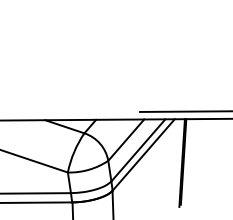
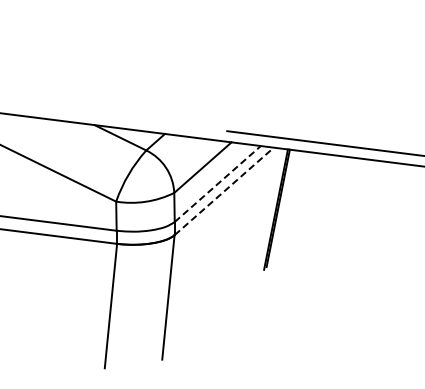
line: (138, 149) -> (218, 183), solid -> dashed
line: (143, 155) -> (224, 191), solid -> dashed

